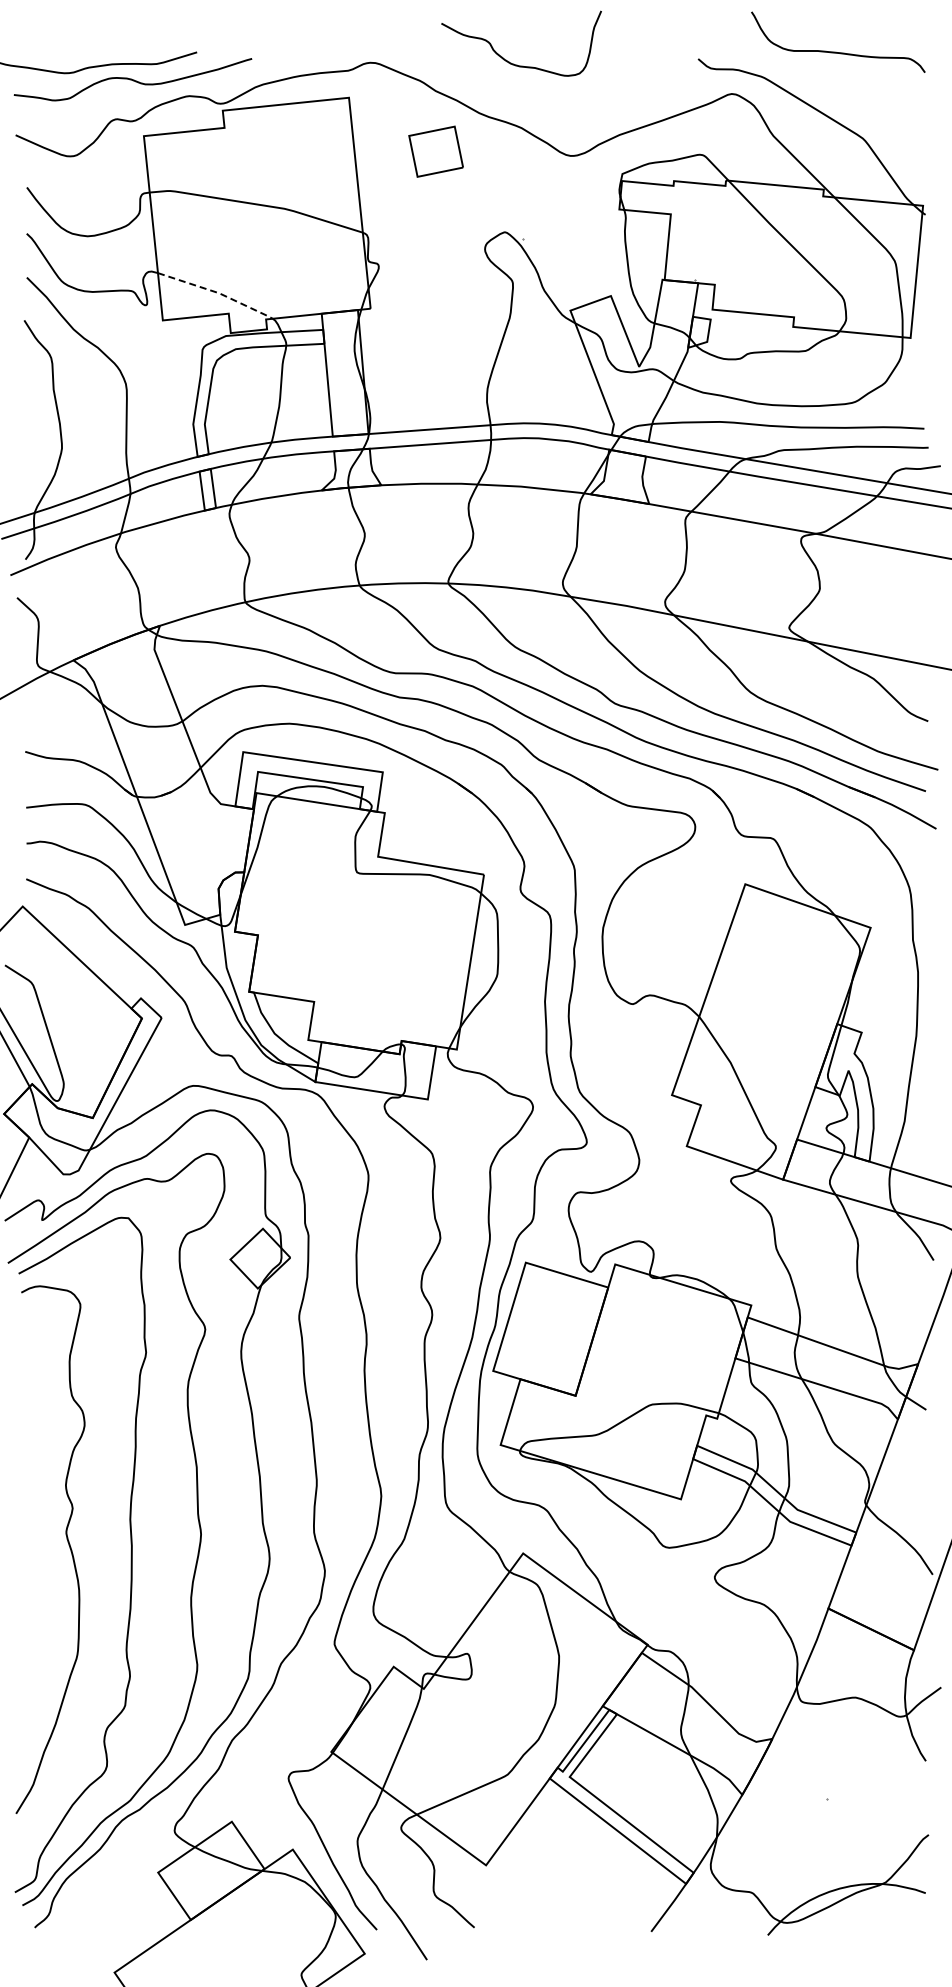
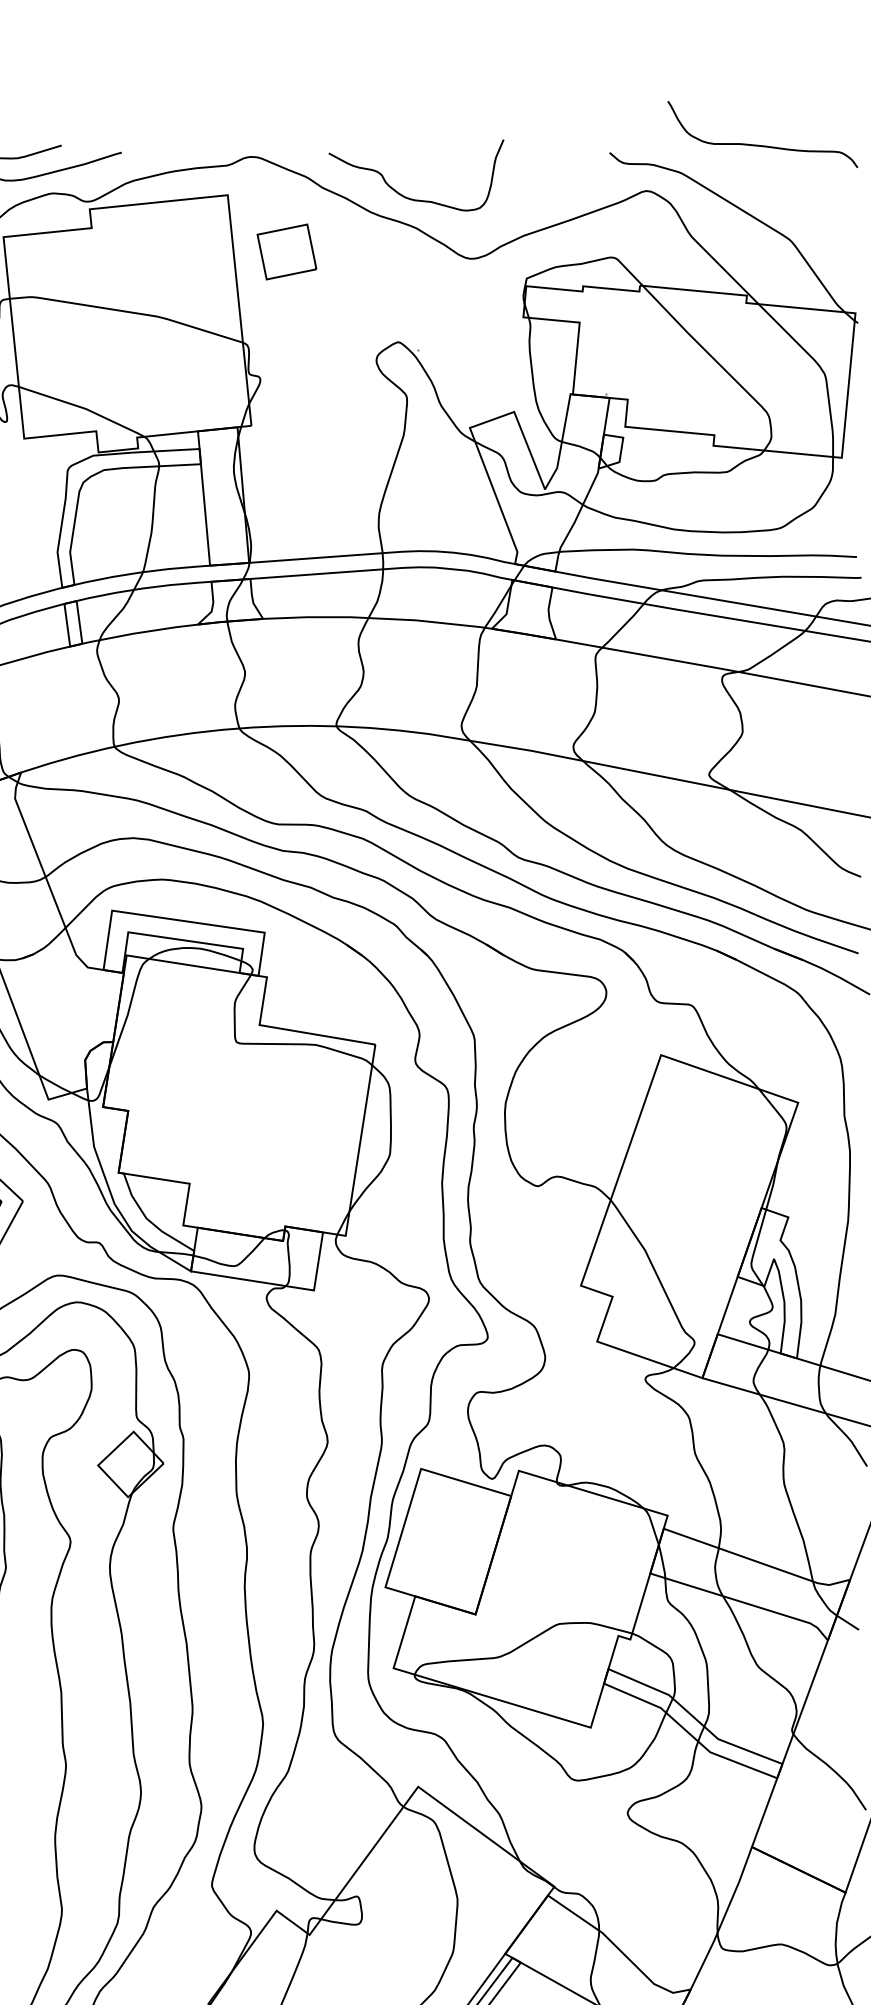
curve: (517, 64) -> (412, 198), moved
part: (435, 151) -> (286, 251), moved
line: (218, 293) -> (85, 409), dashed -> solid

